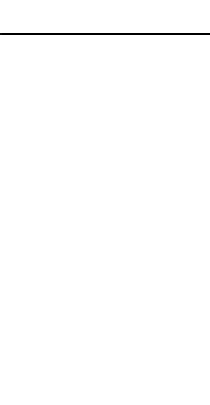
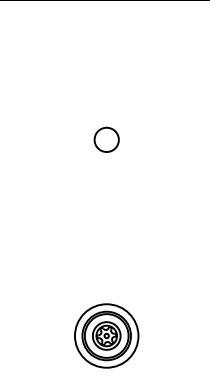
circle: (109, 156) -> (106, 139), added
part: (109, 328) -> (106, 335), added

